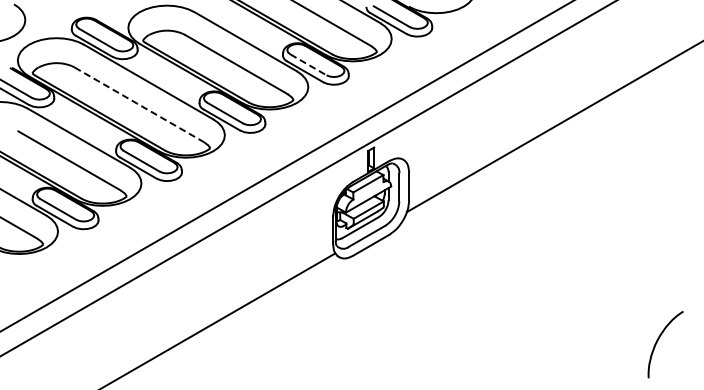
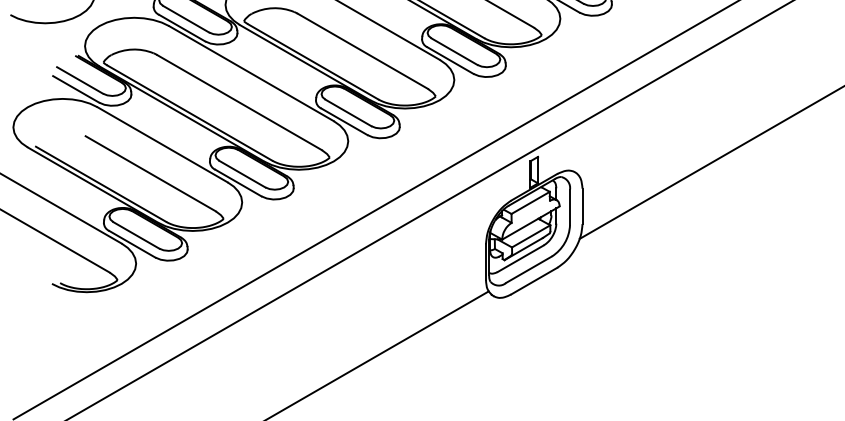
line: (308, 64) -> (454, 51), dashed -> solid
line: (139, 104) -> (239, 102), dashed -> solid

